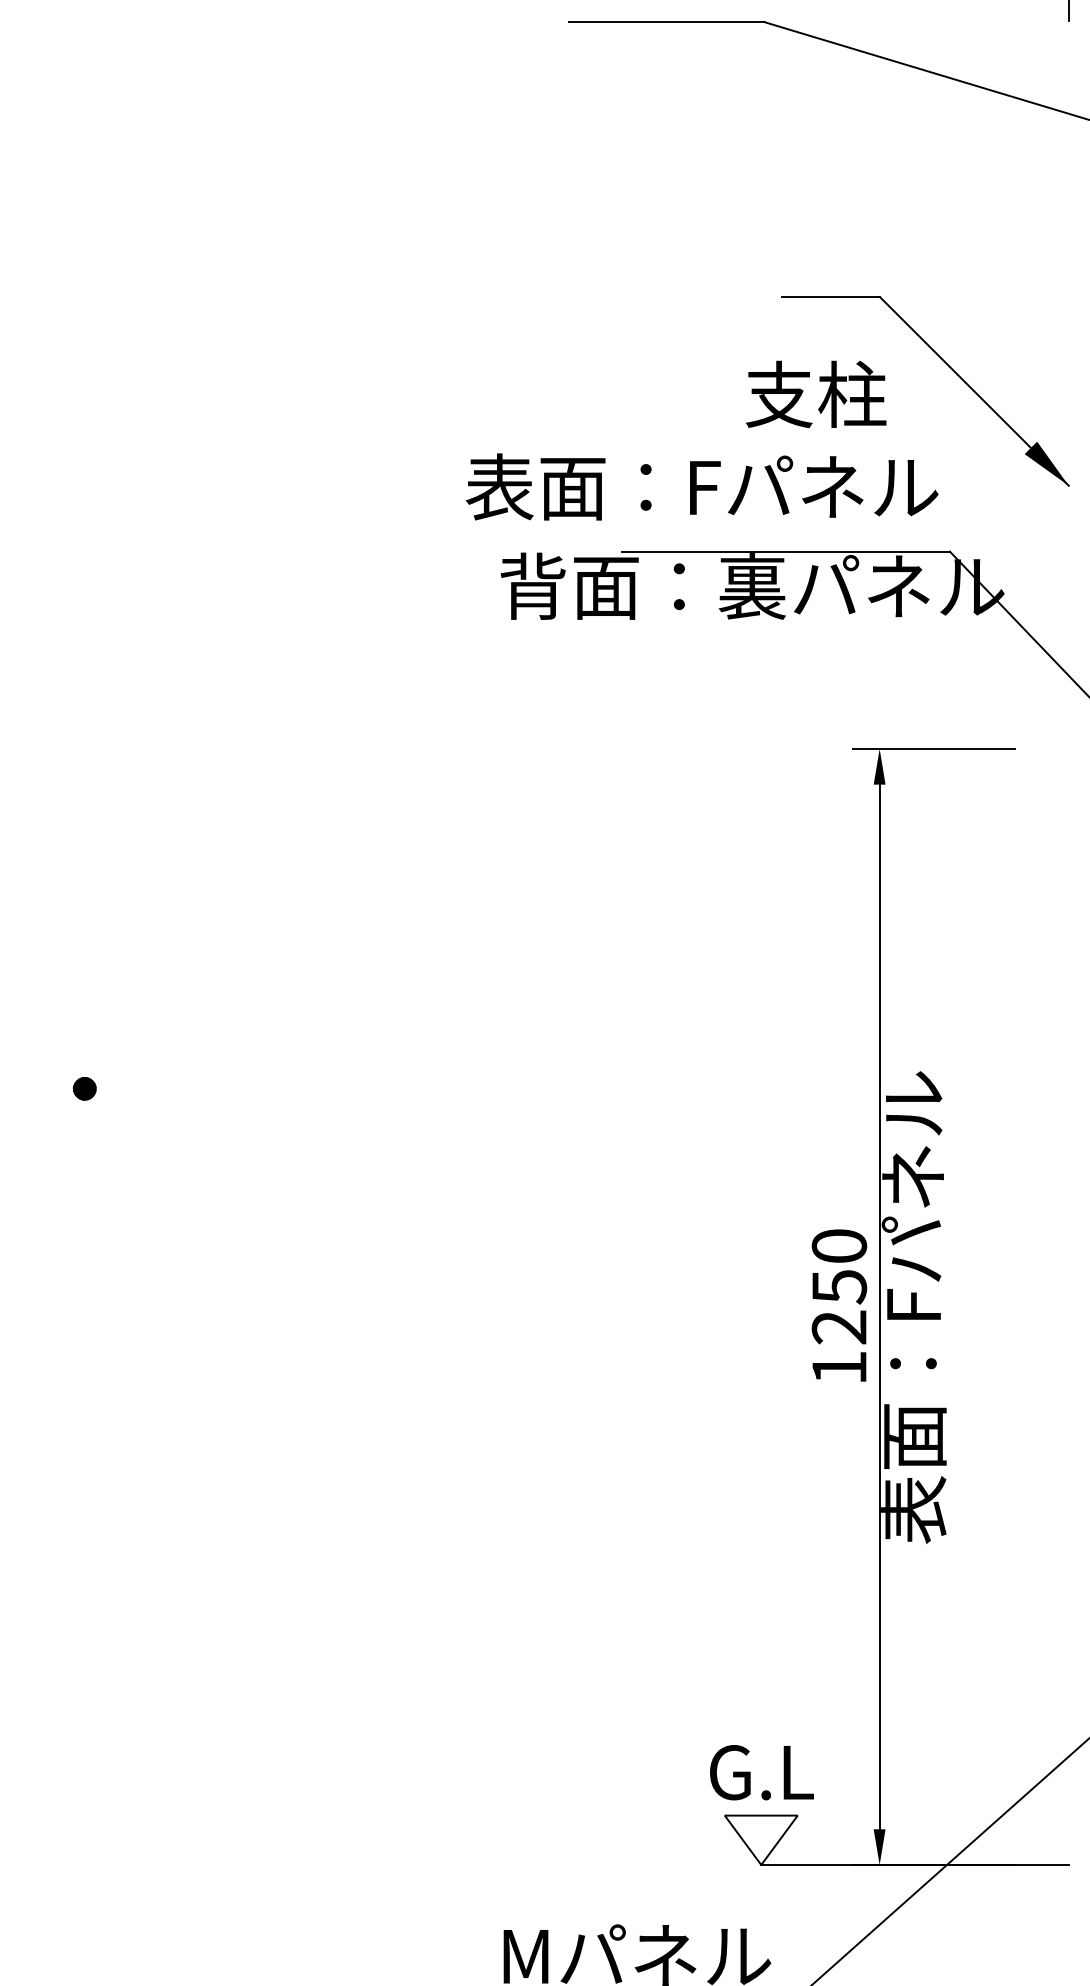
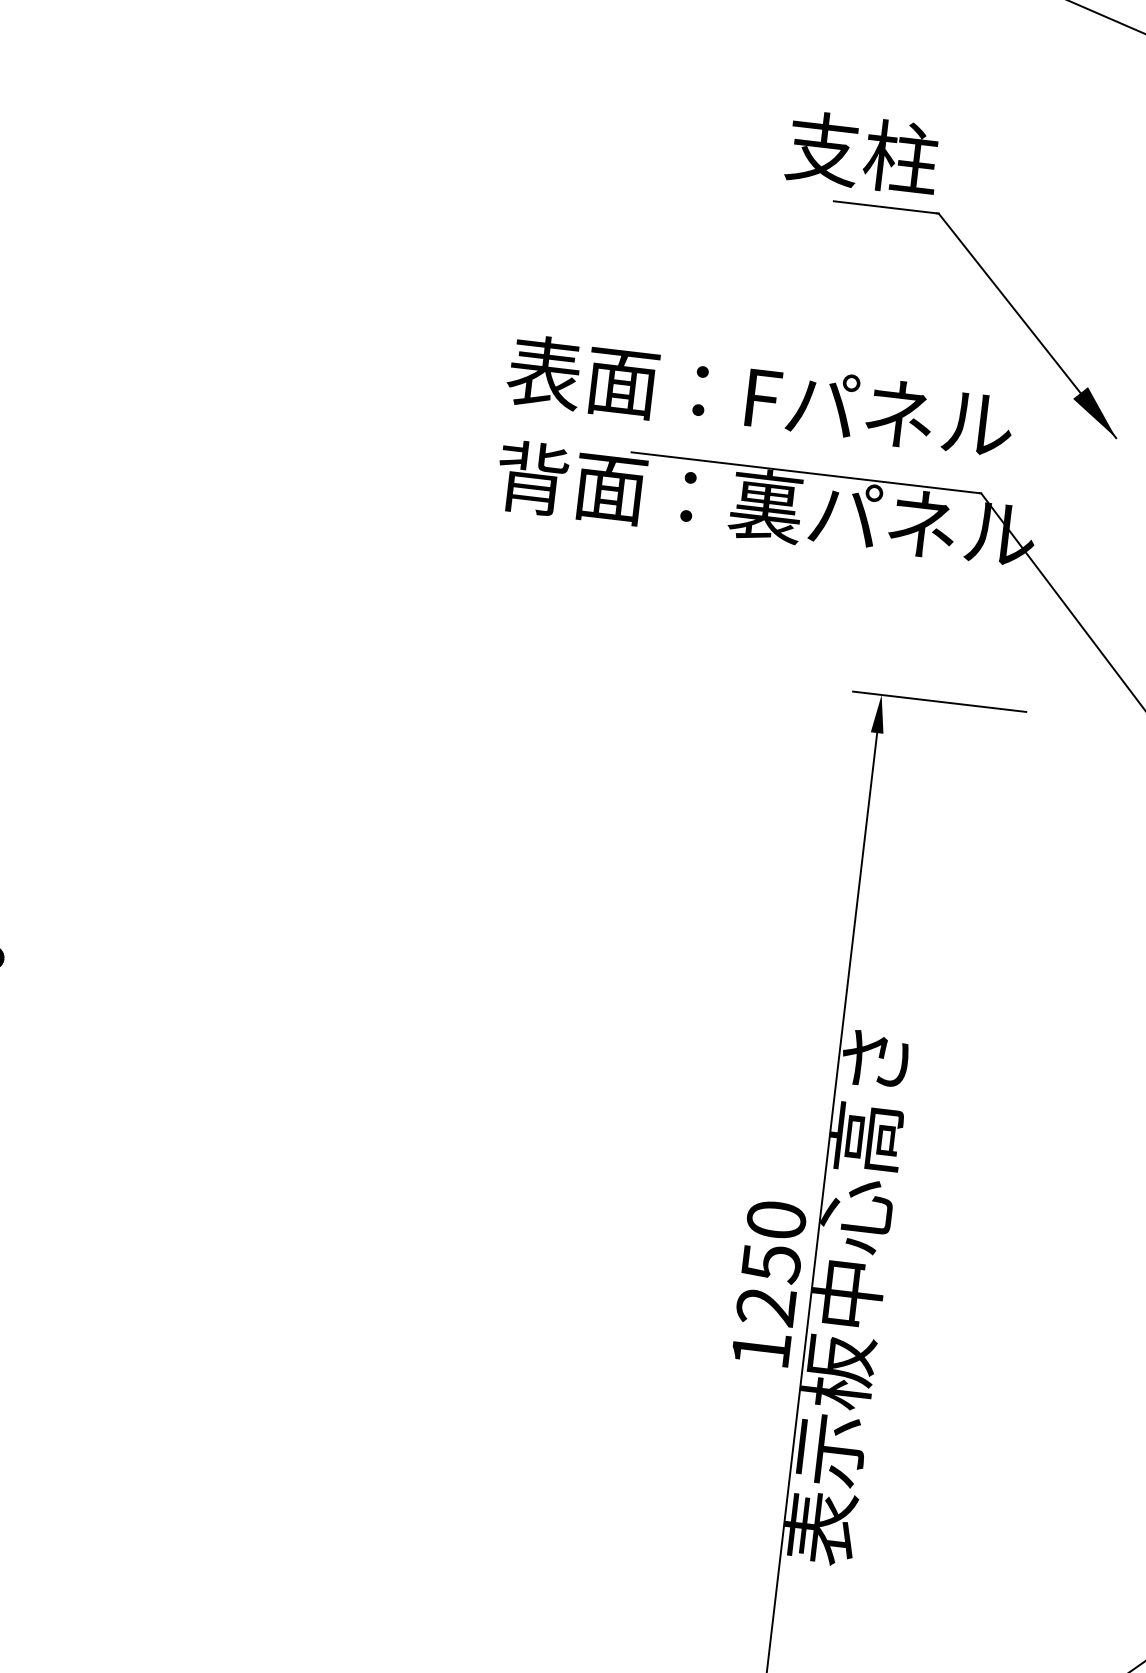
text: (816, 394) -> (863, 153), moved
text: (701, 486) -> (759, 397), moved
text: (913, 1310) -> (847, 1297), 表面：Fパネル -> 表示板中心高さ

